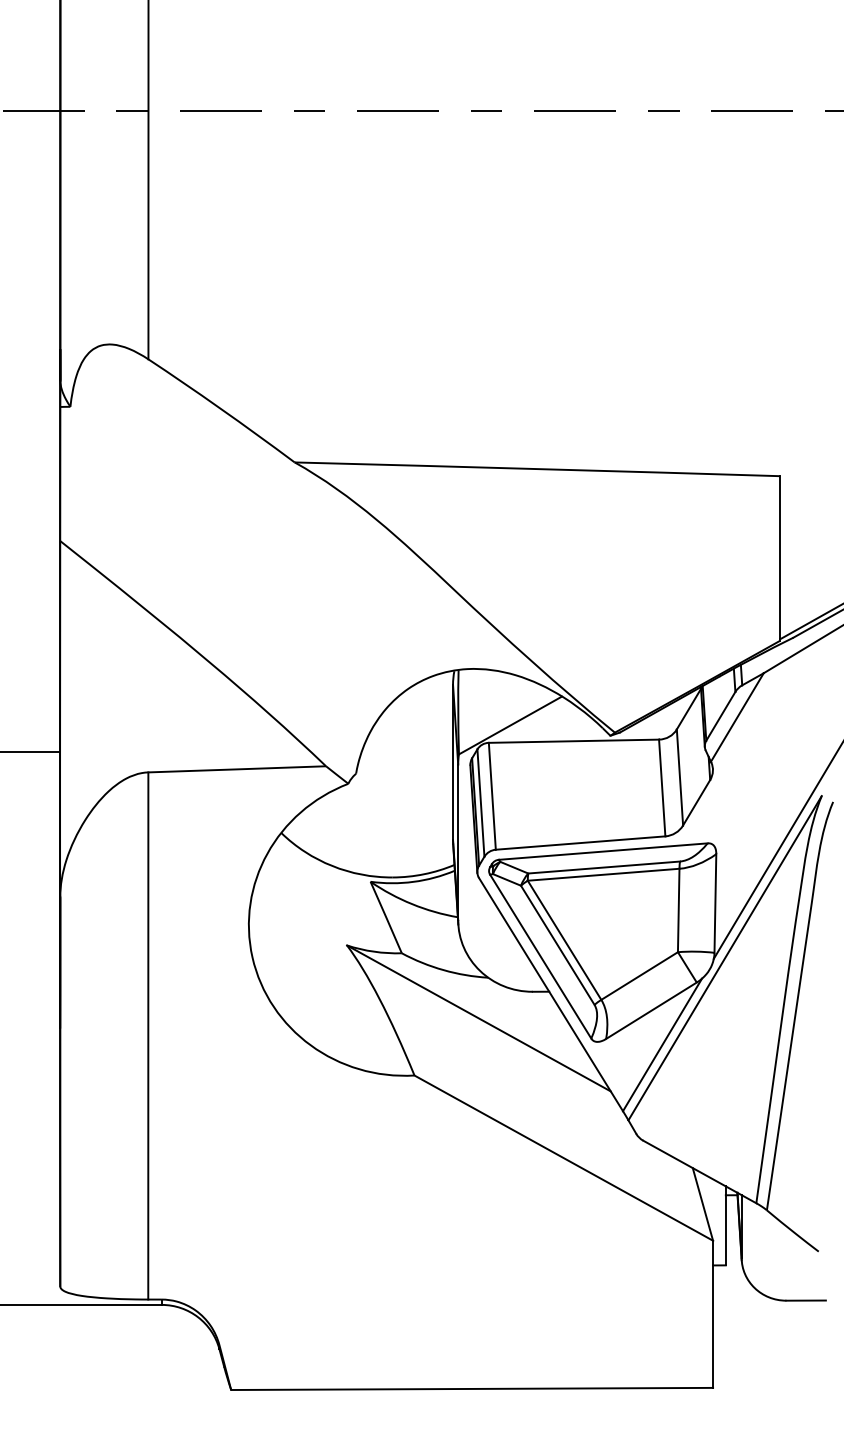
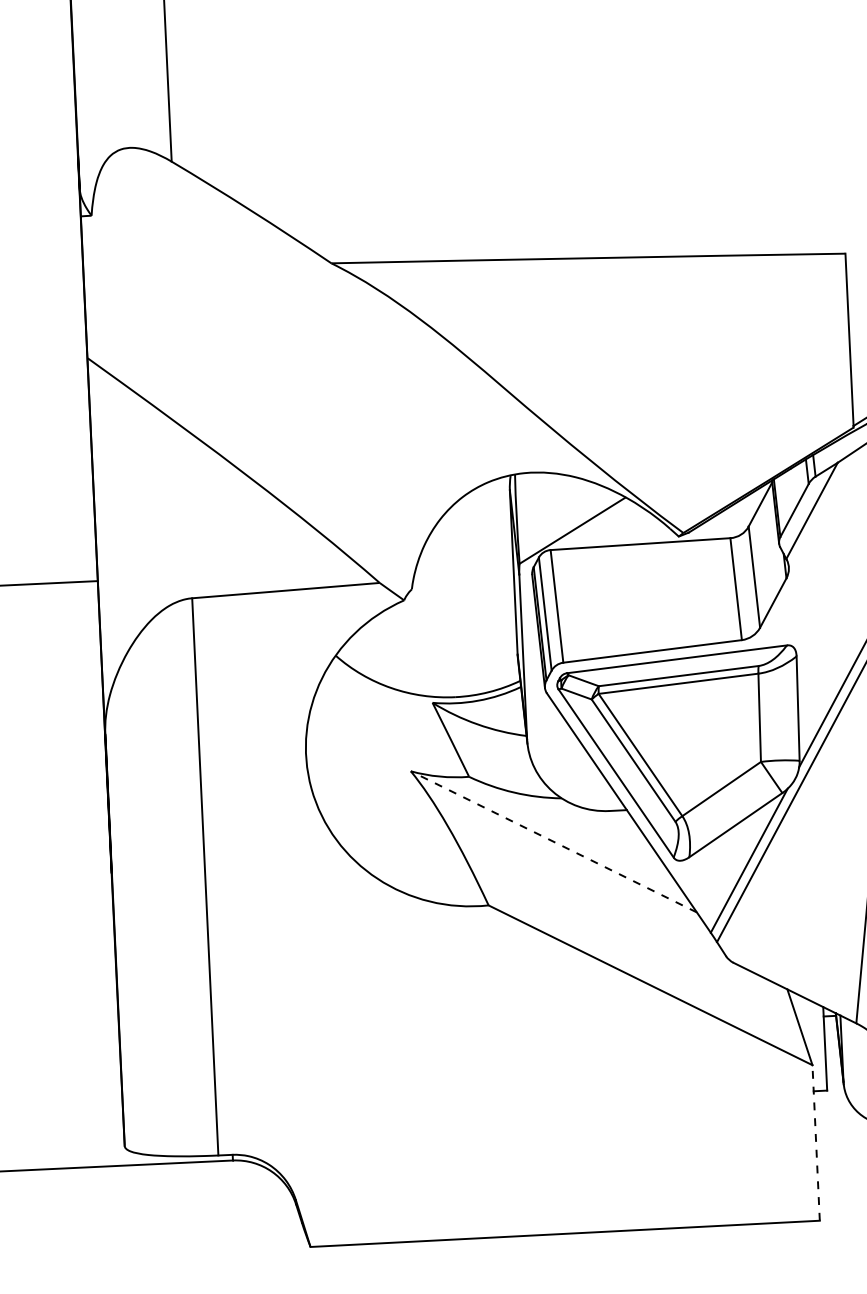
line: (478, 1018) -> (553, 841), solid -> dashed
line: (713, 1314) -> (816, 1143), solid -> dashed

